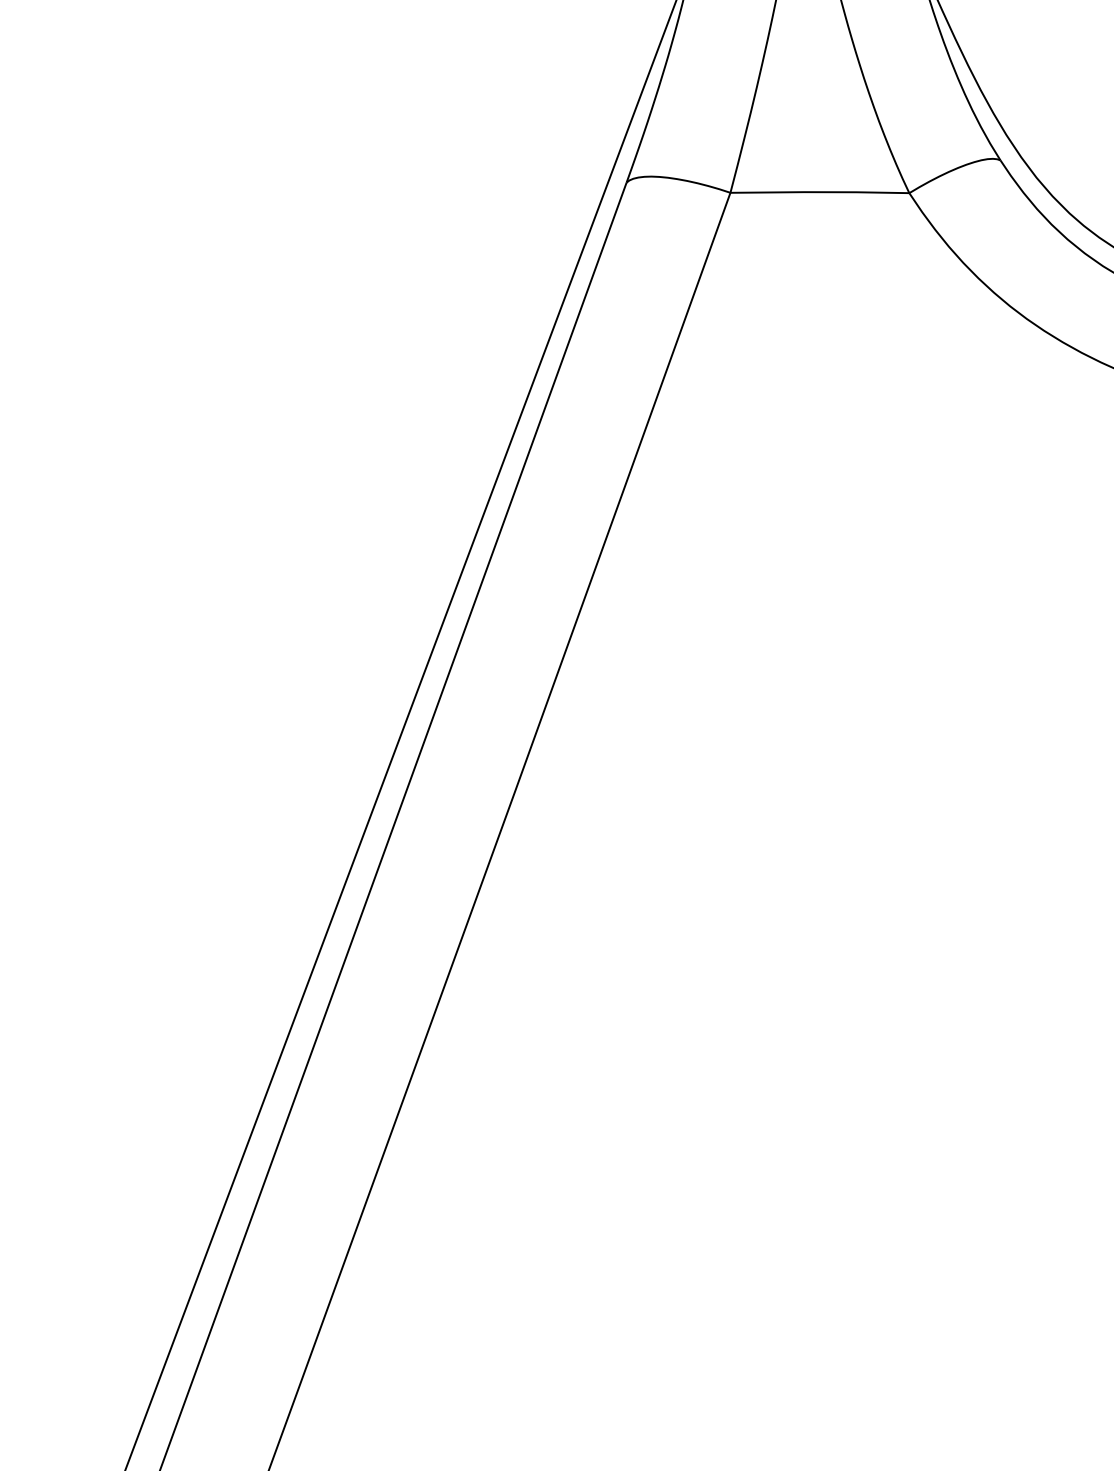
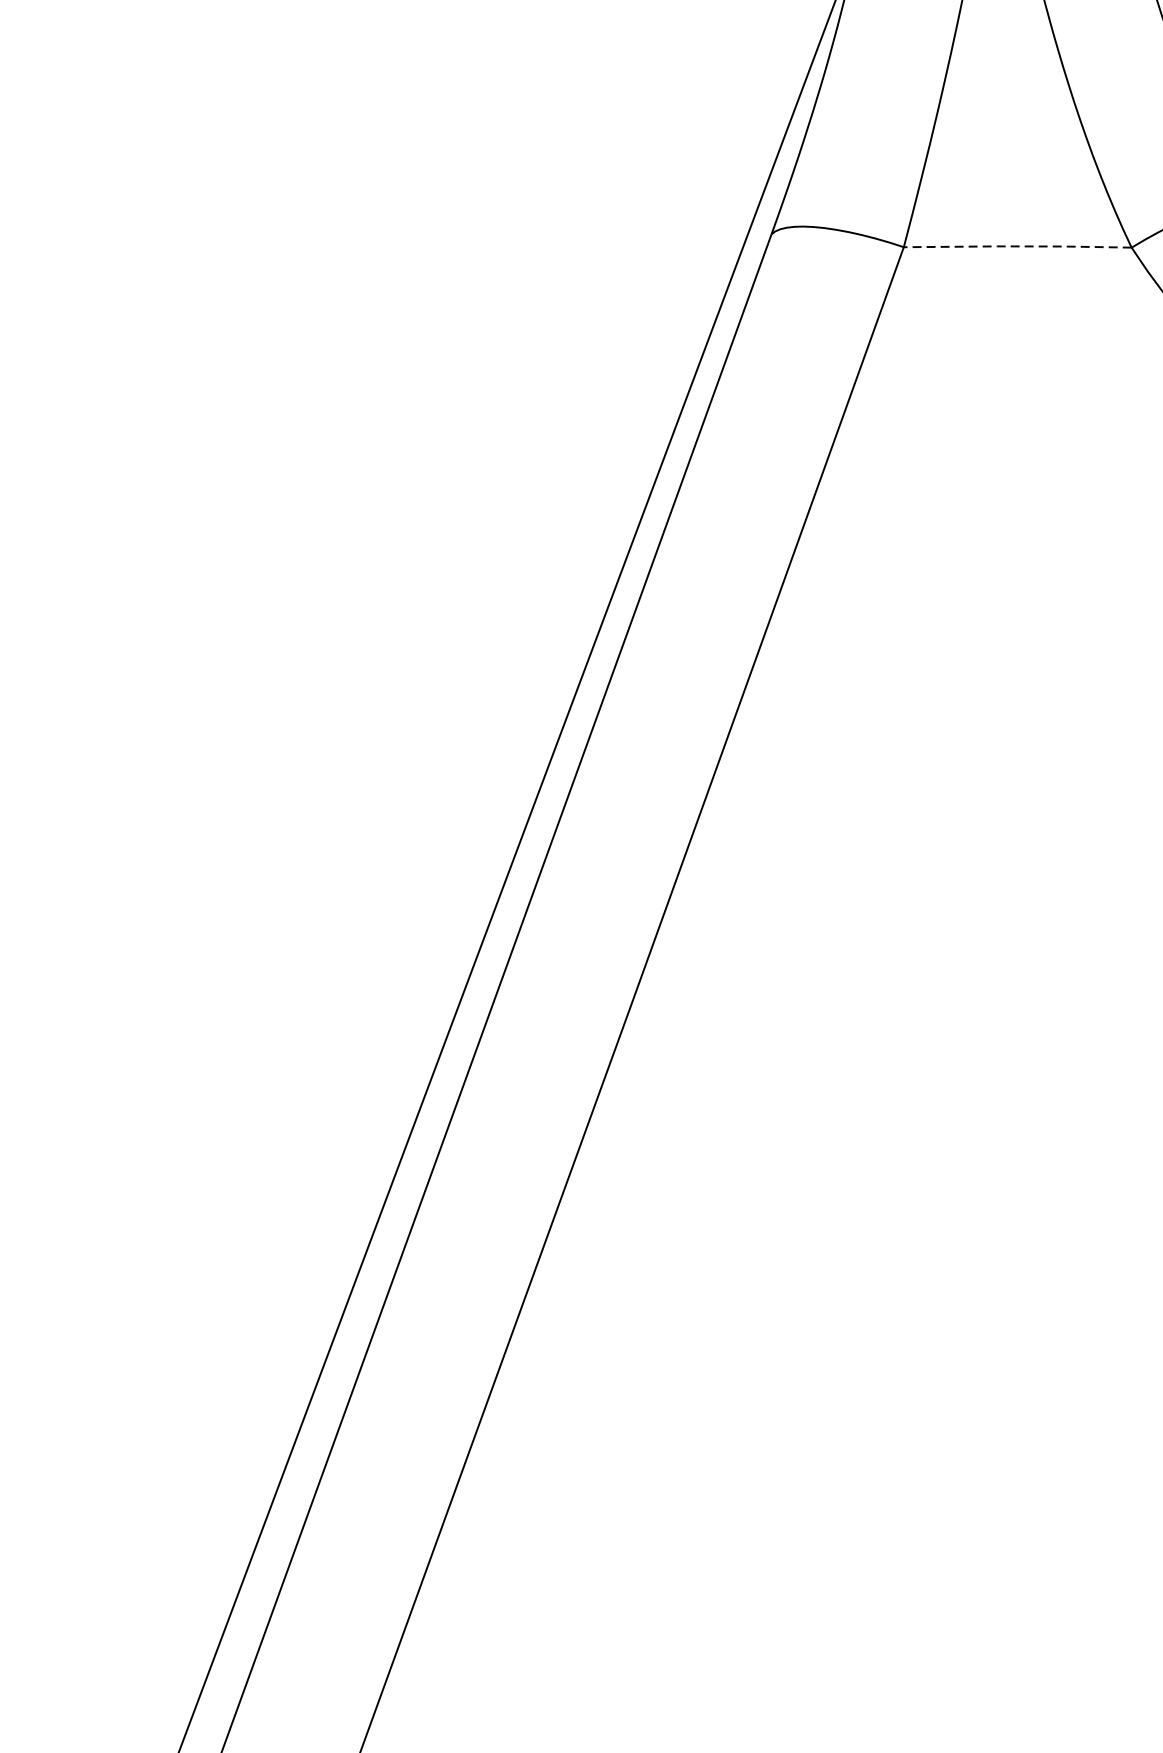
line: (819, 192) -> (1017, 246), solid -> dashed

